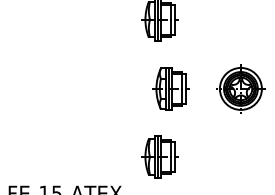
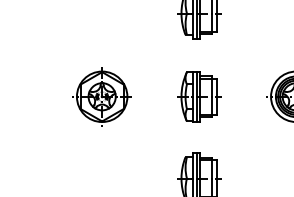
part: (79, 88) -> (102, 96), added
part: (170, 88) -> (198, 96), moved

